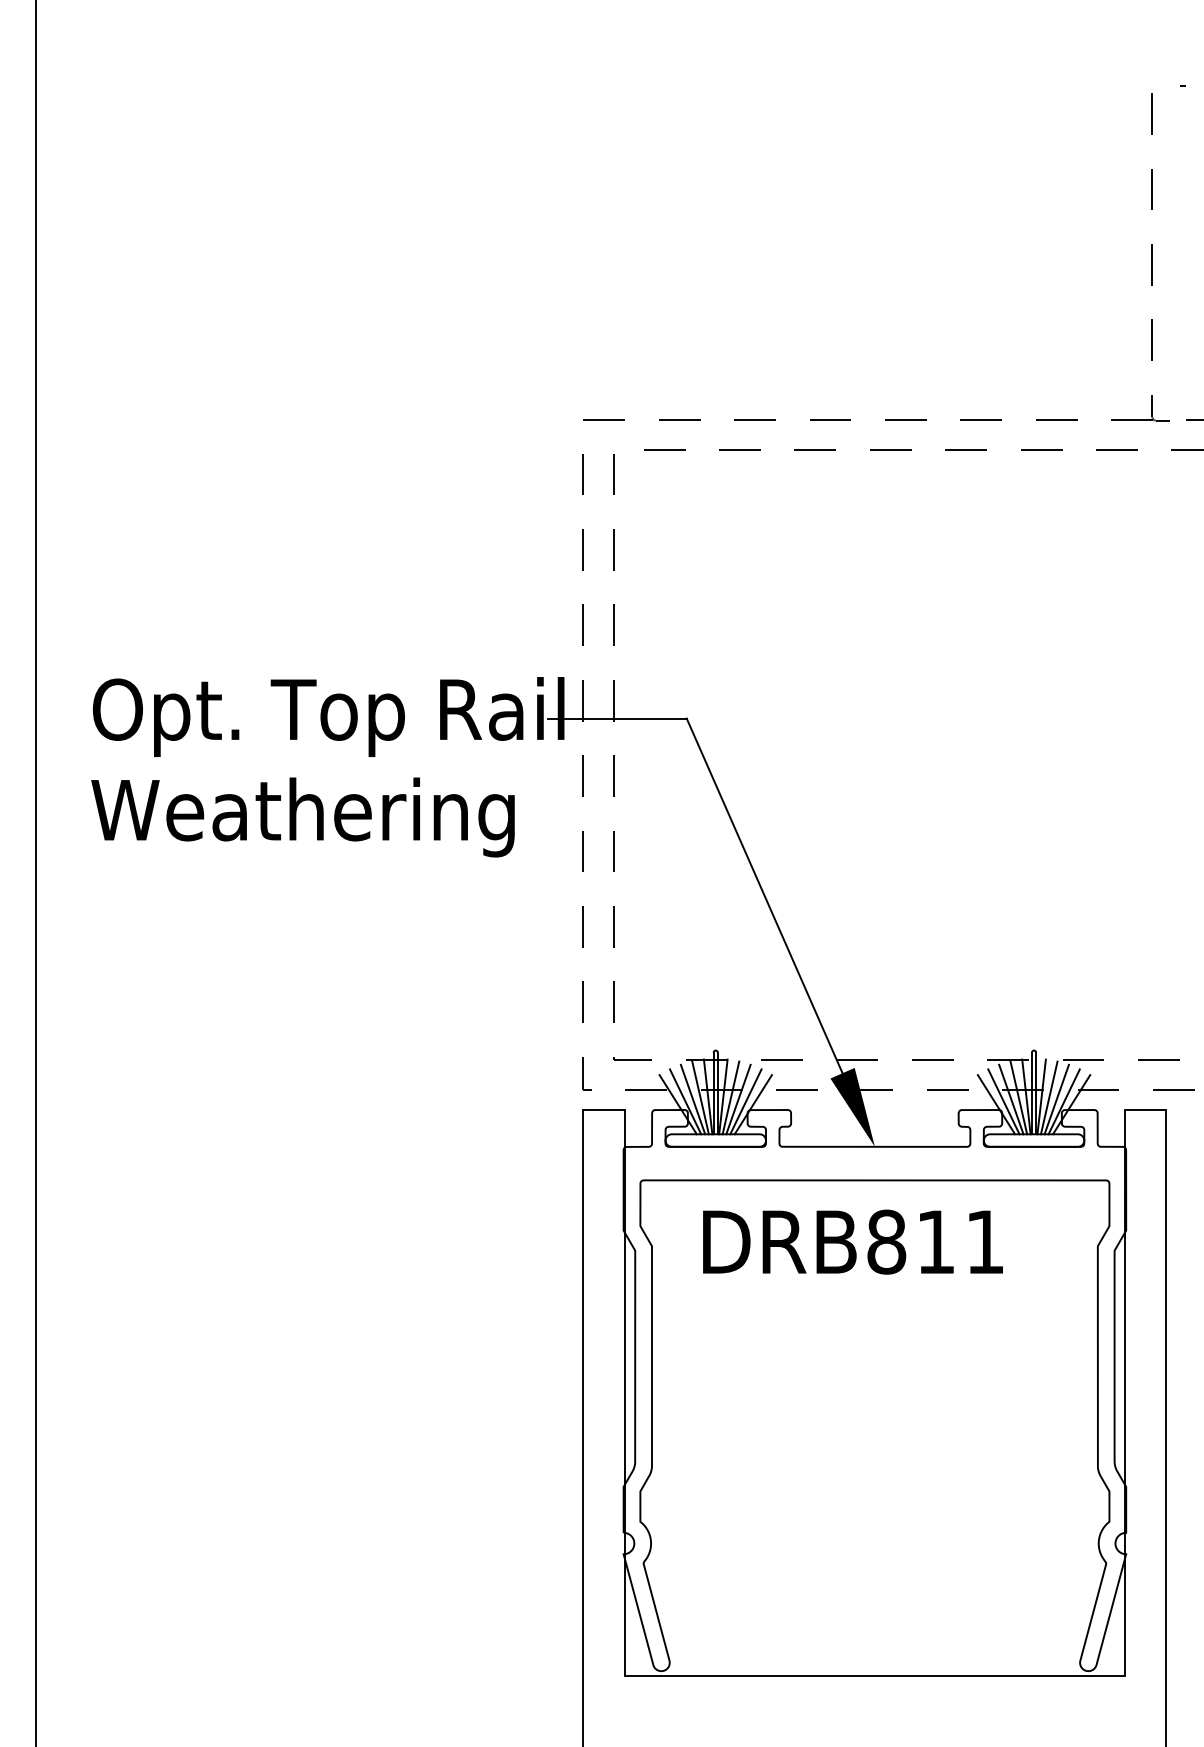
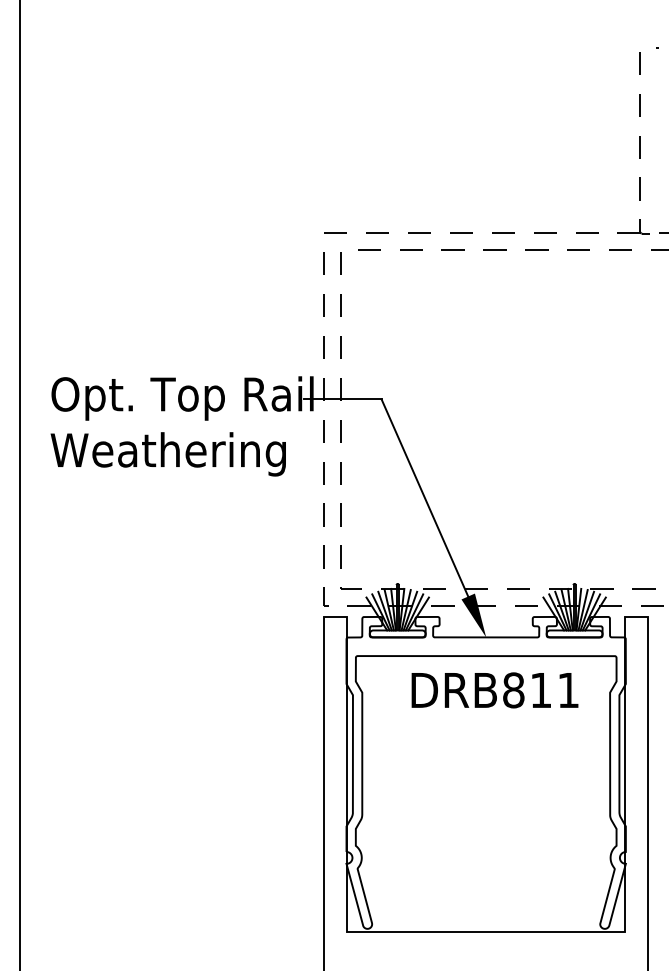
text: (852, 1242) -> (494, 690), moved

